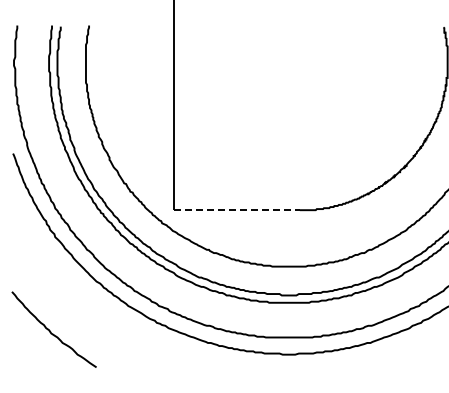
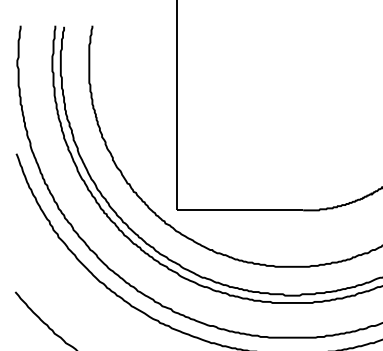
line: (236, 210) -> (239, 210), dashed -> solid

